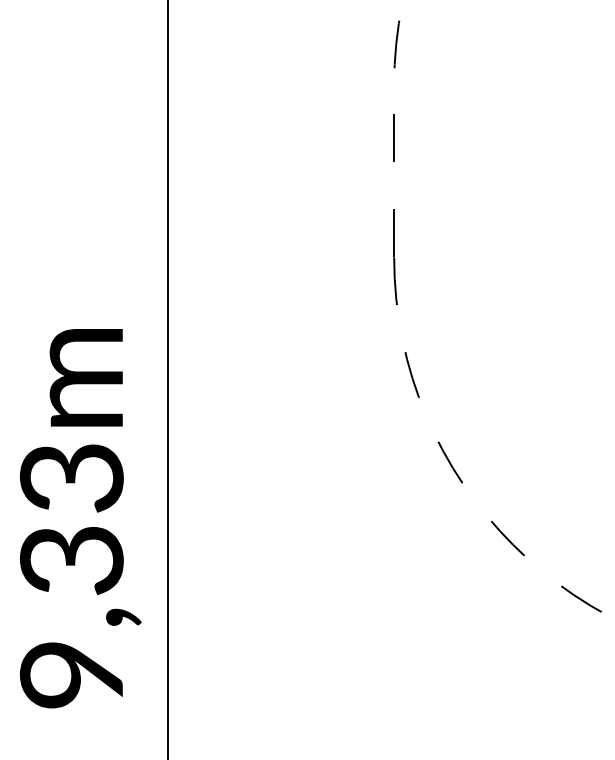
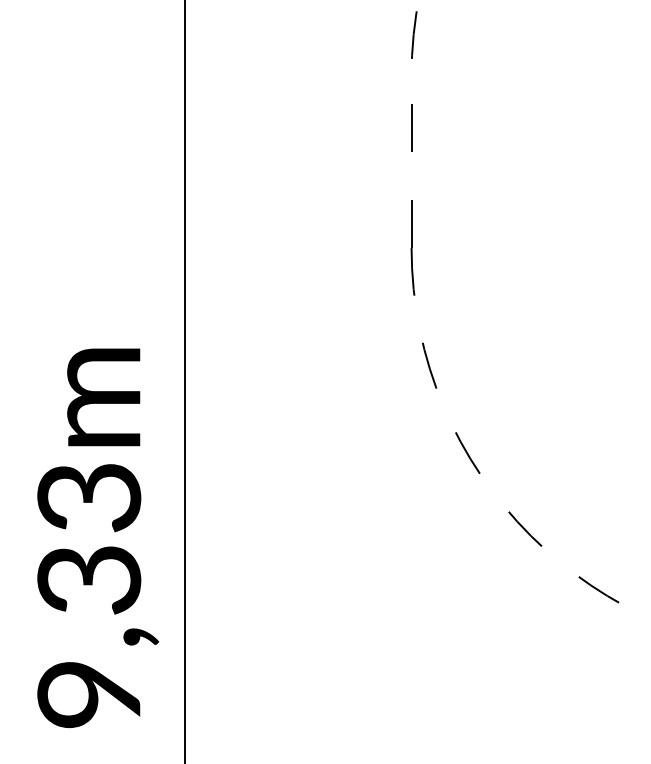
text: (81, 517) -> (98, 537), moved

